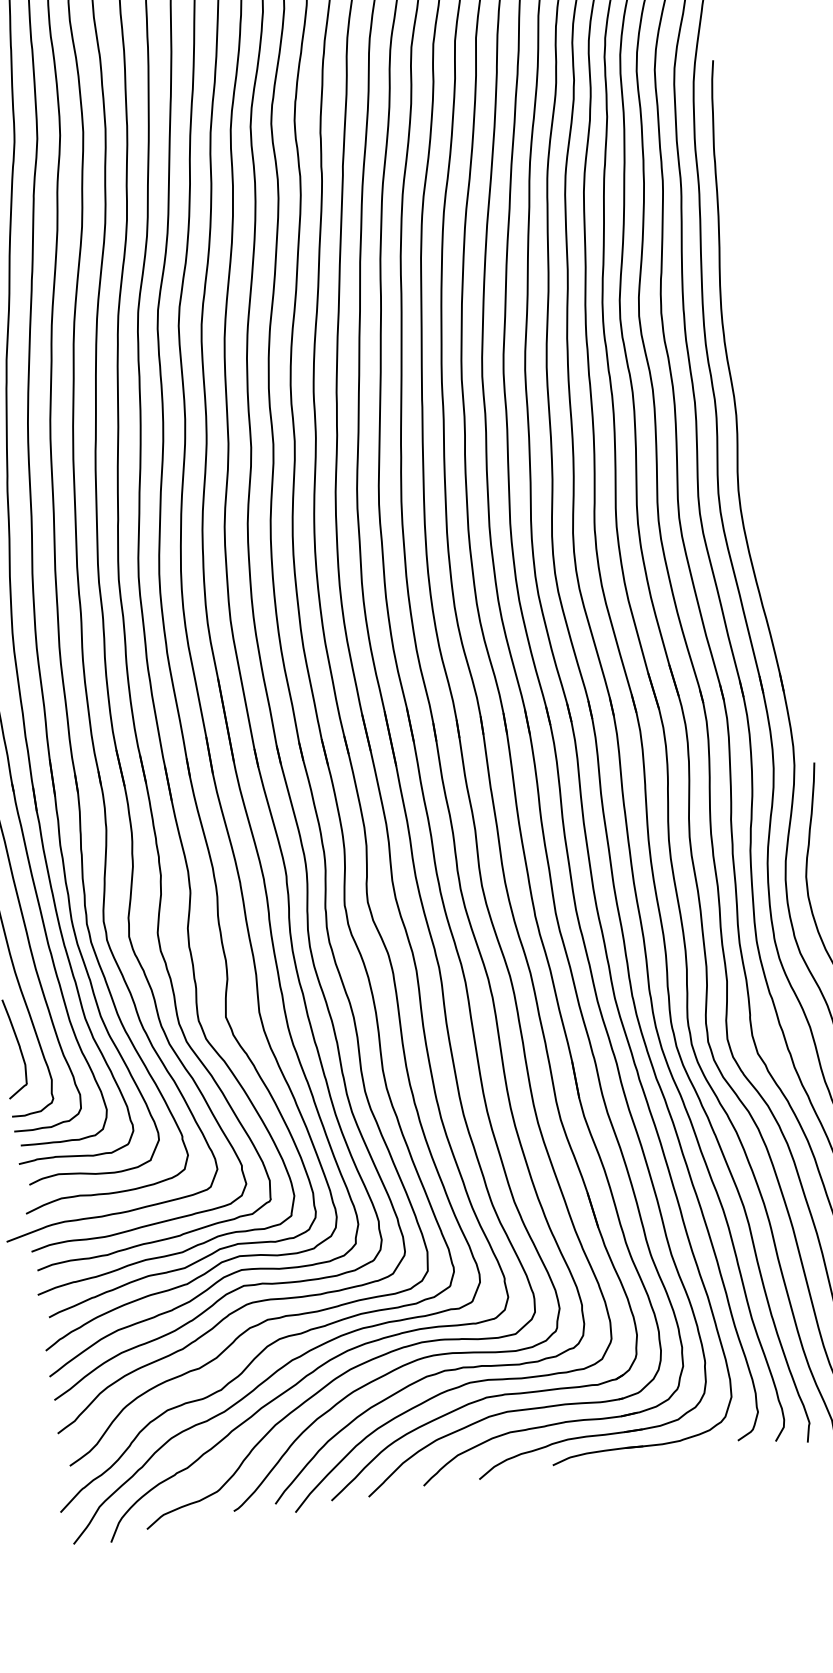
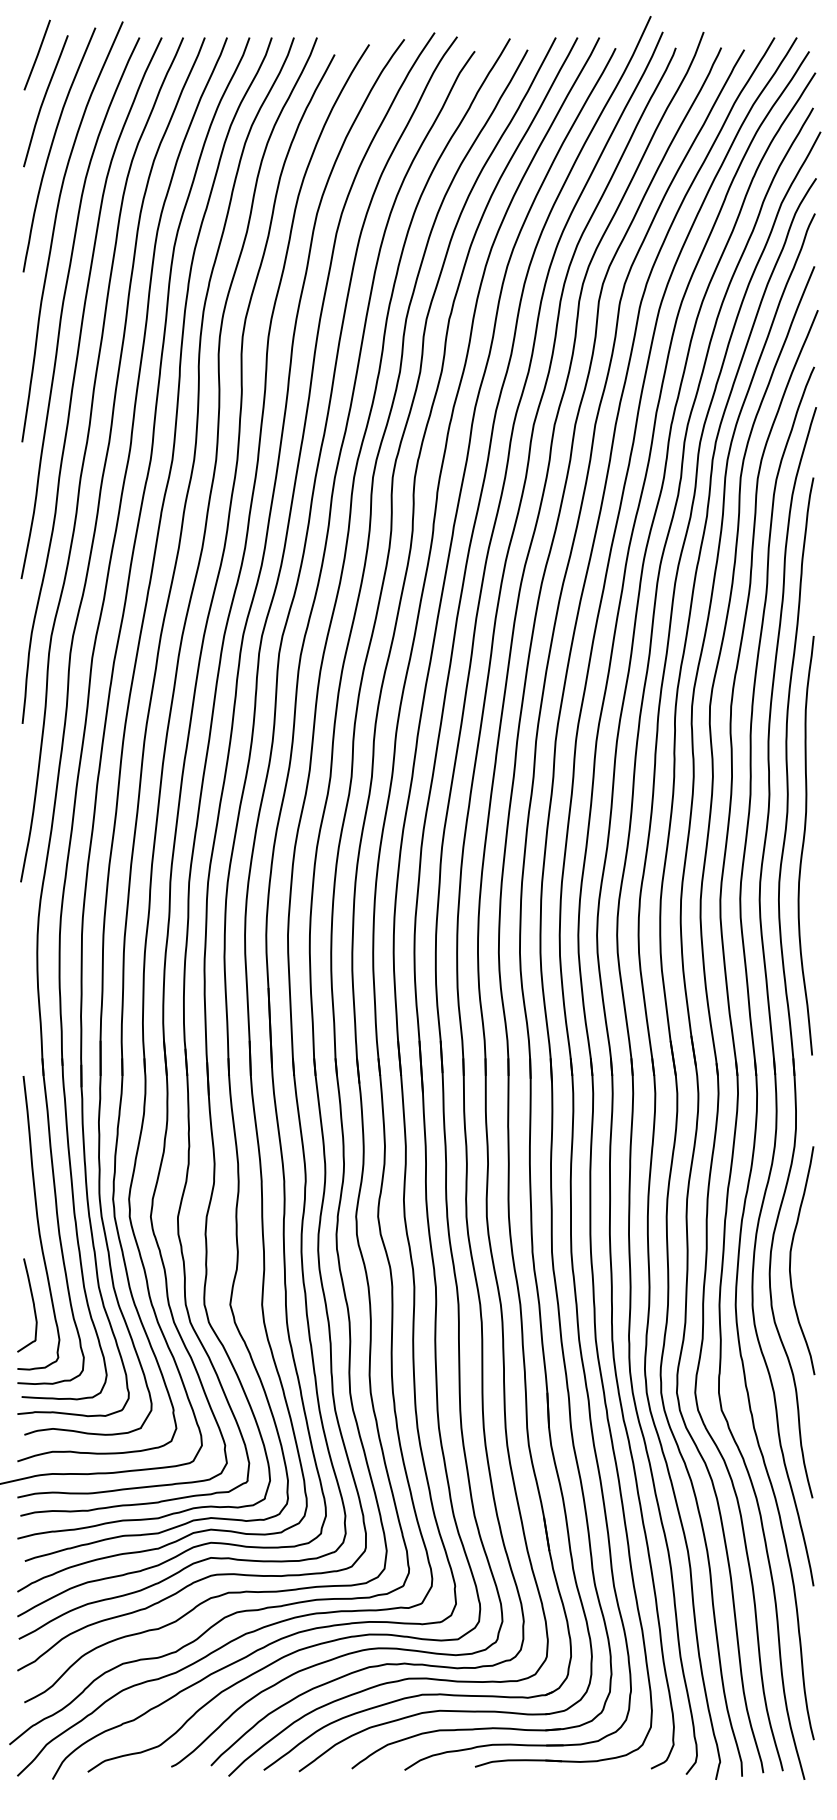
curve: (759, 446) -> (804, 844), added

